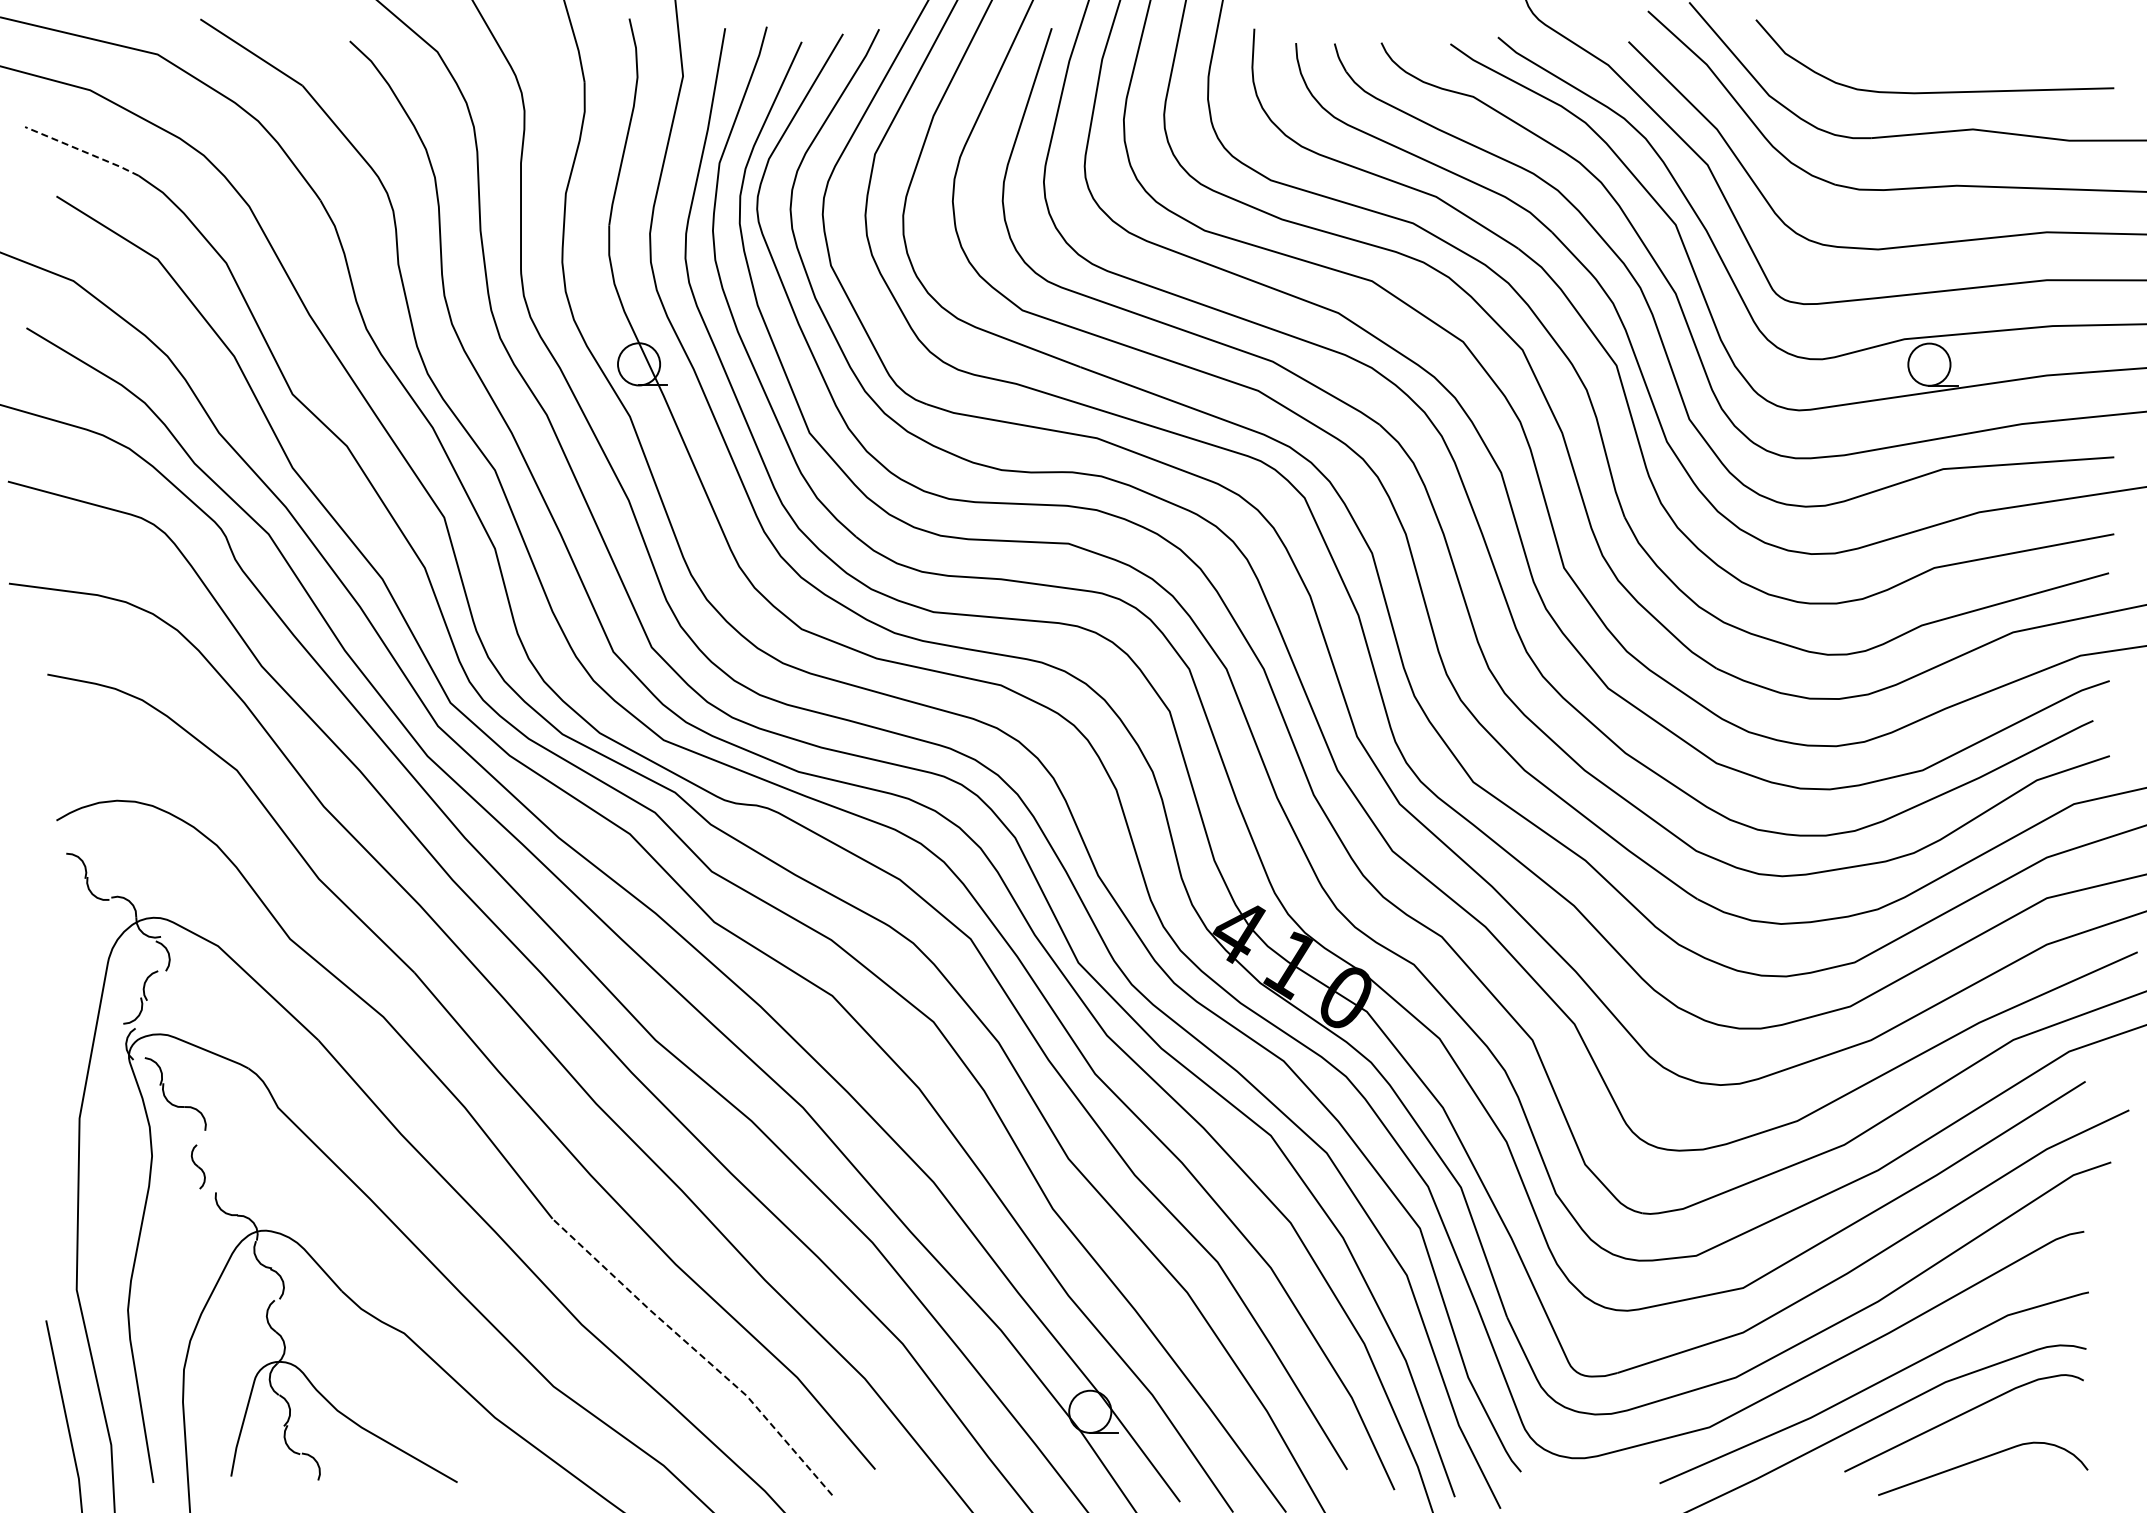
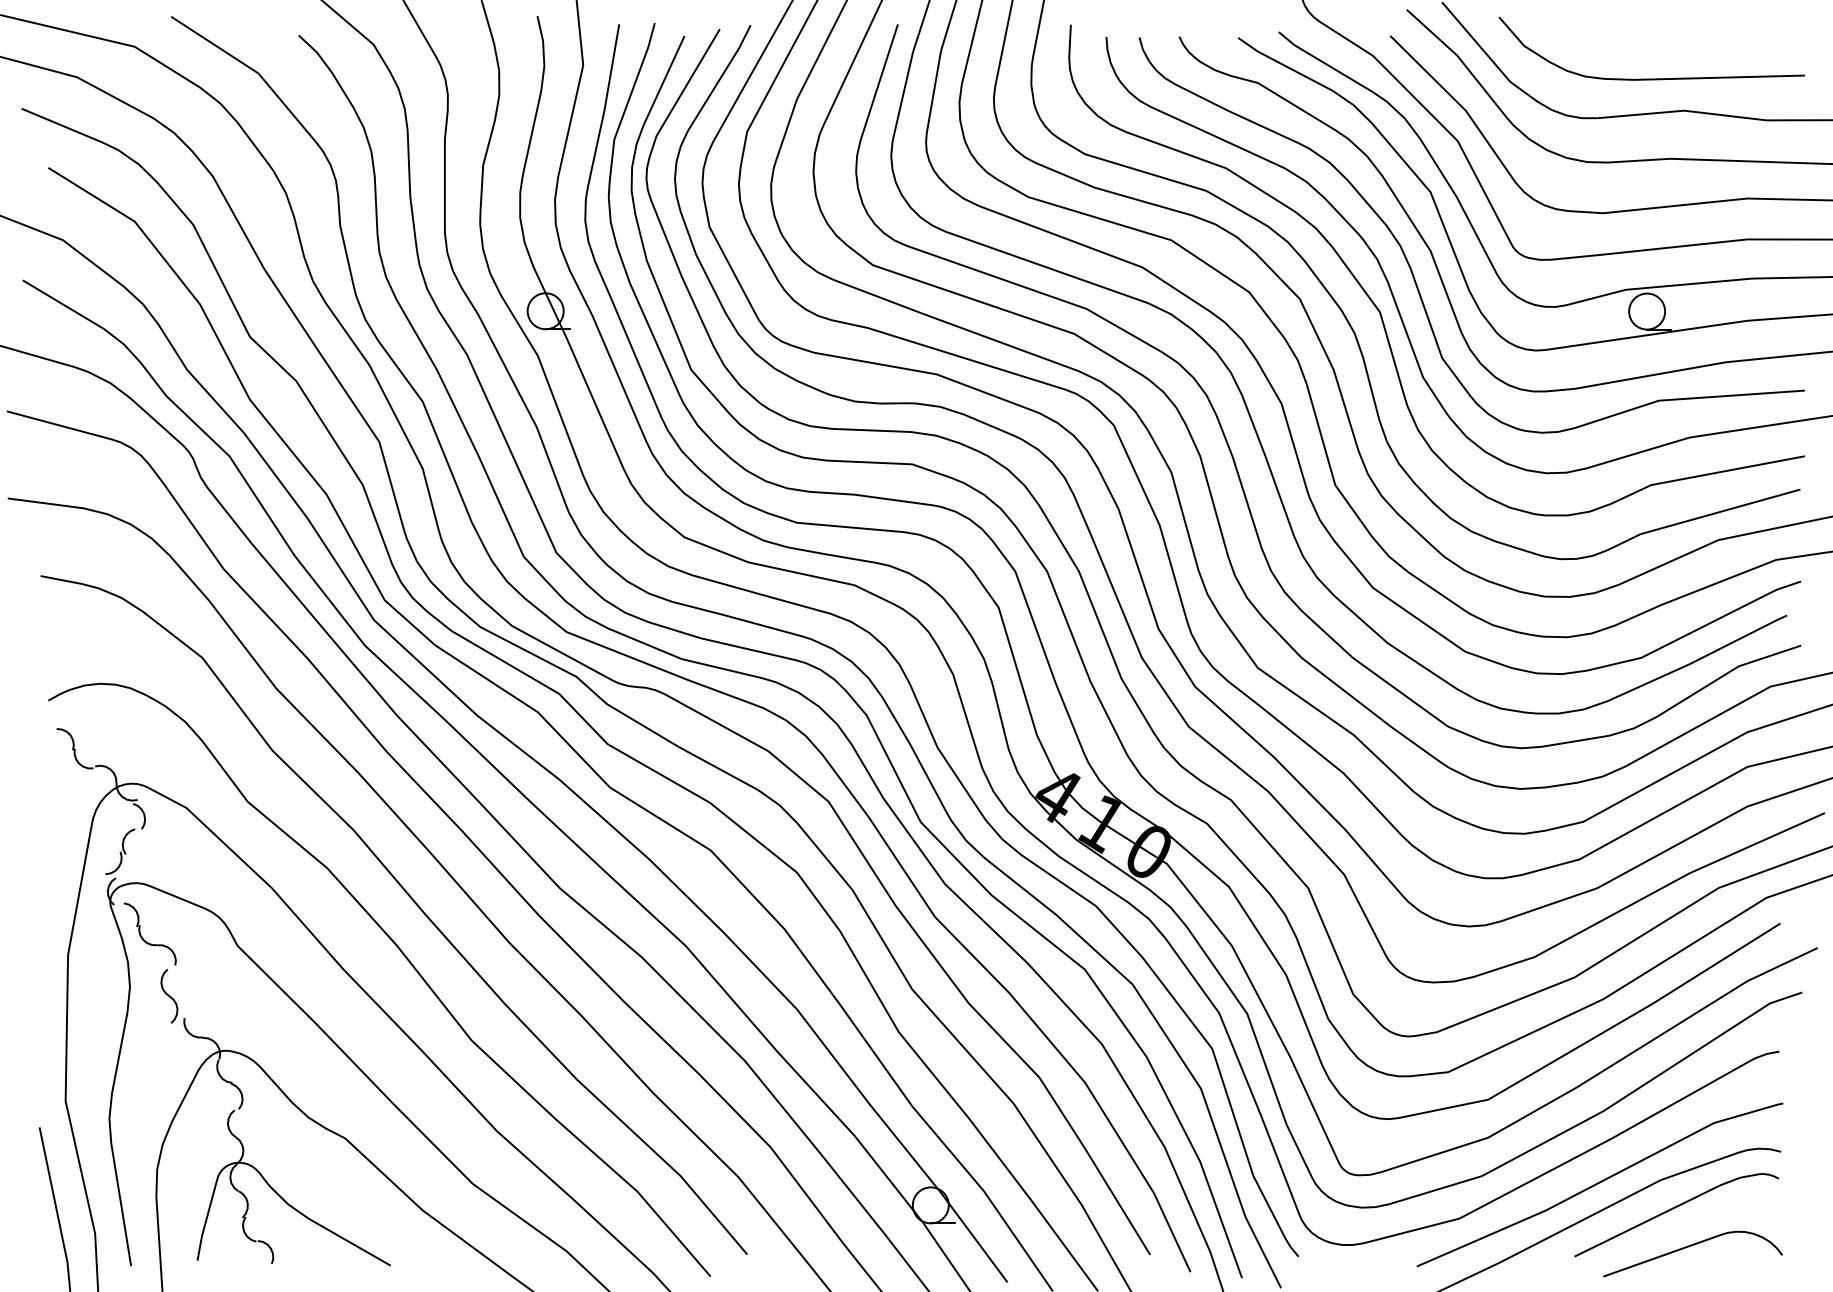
line: (82, 151) -> (70, 129), dashed -> solid
part: (198, 1166) -> (169, 995), size x1.43
line: (697, 1352) -> (595, 1154), dashed -> solid

